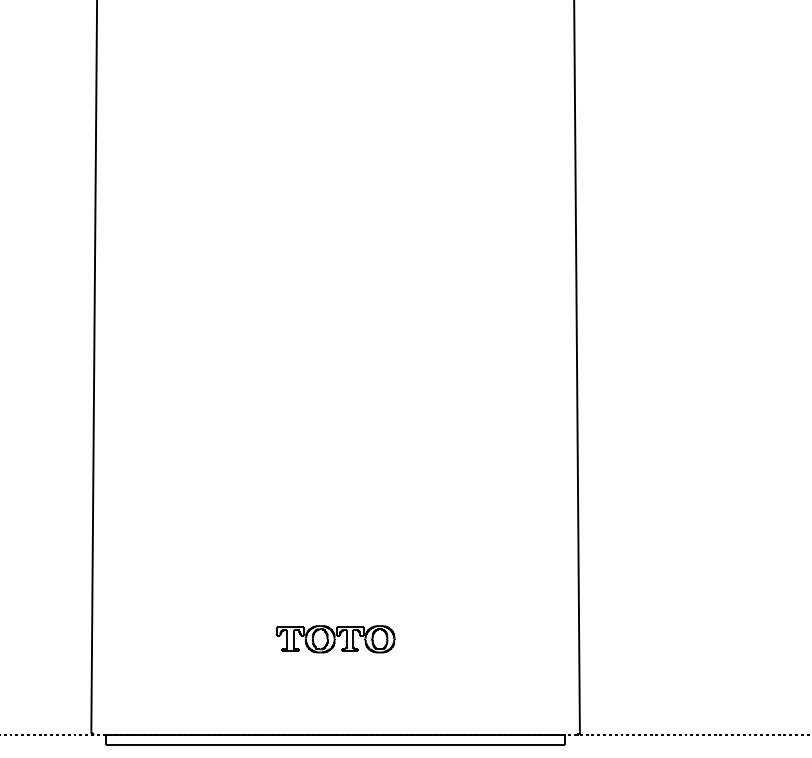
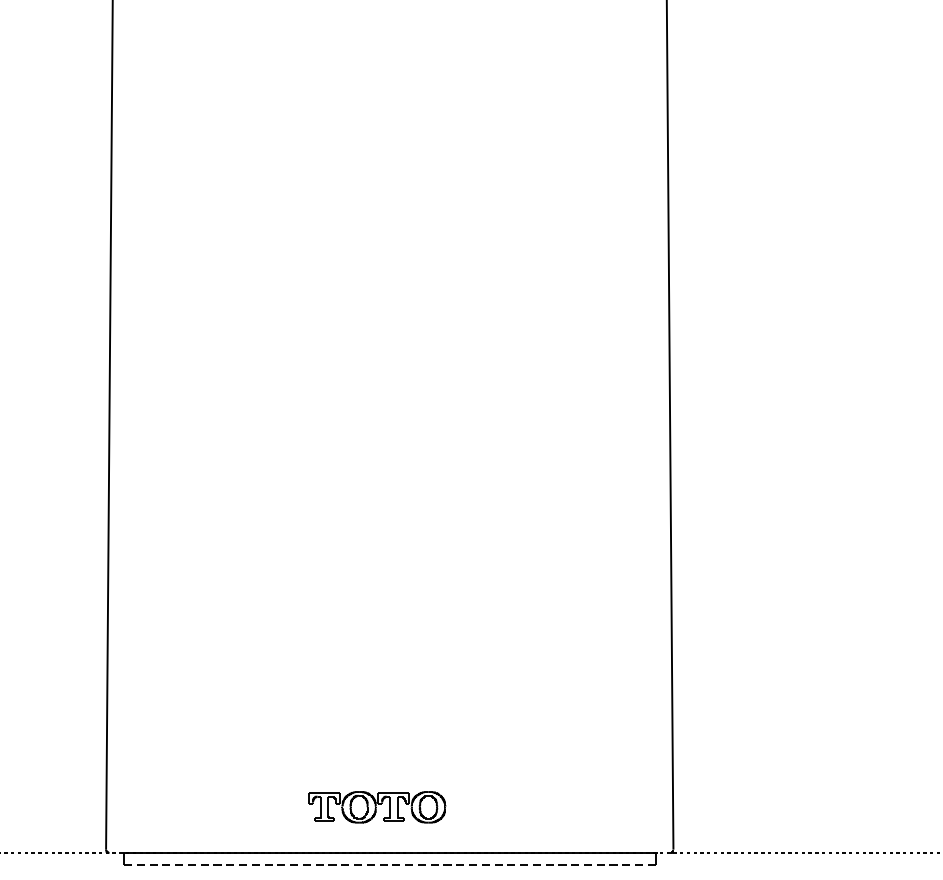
part: (335, 639) -> (376, 807), moved
line: (335, 744) -> (389, 864), solid -> dashed

